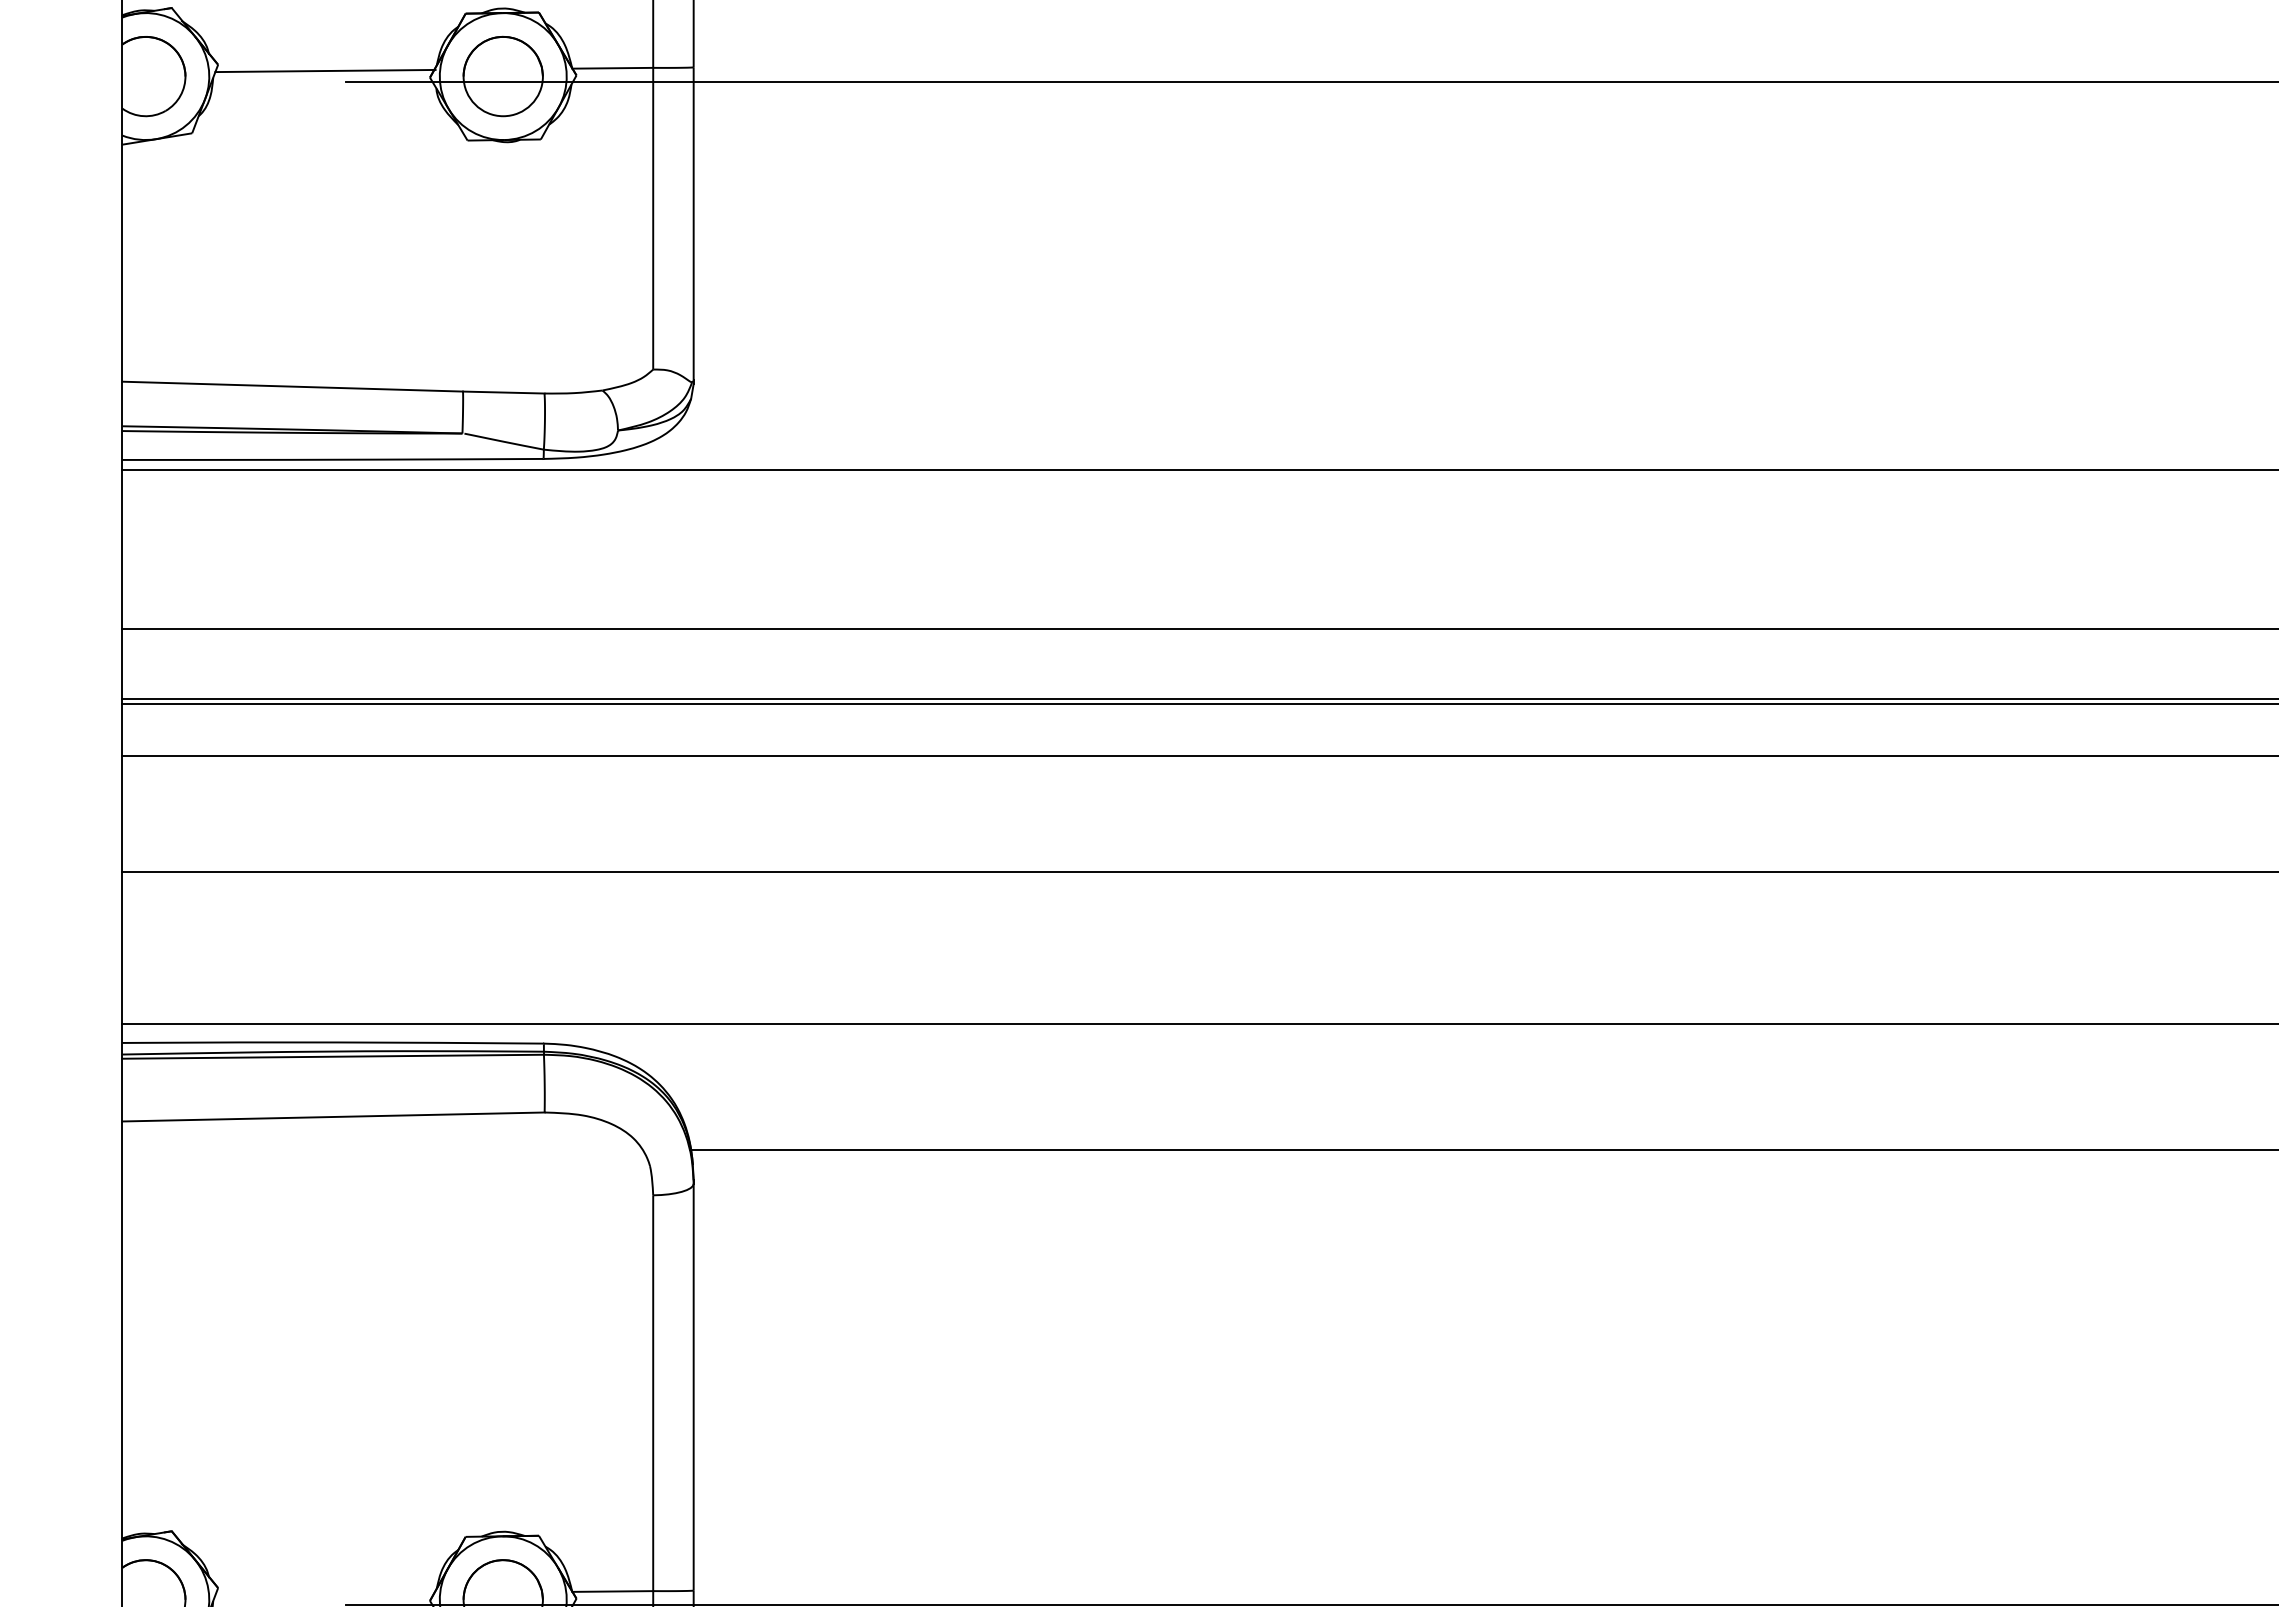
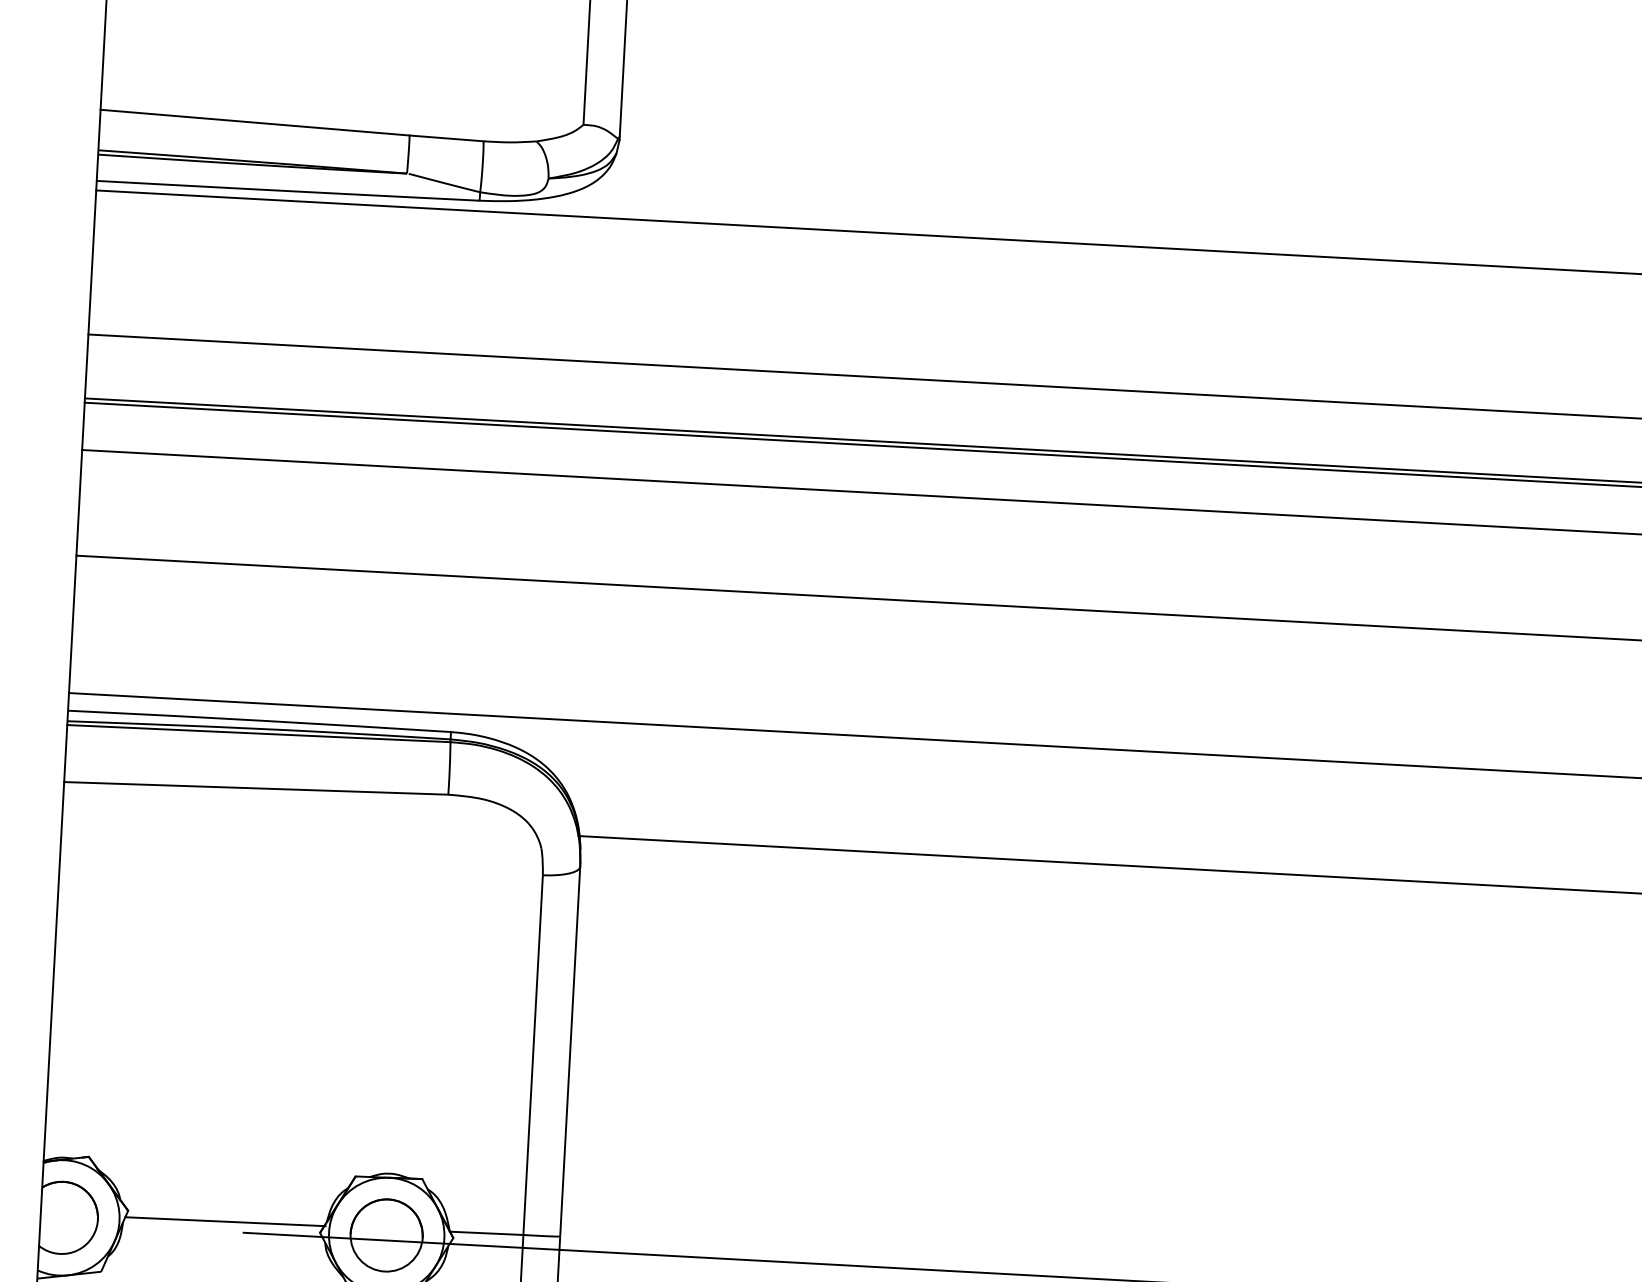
line: (325, 1594) -> (225, 1221), added

